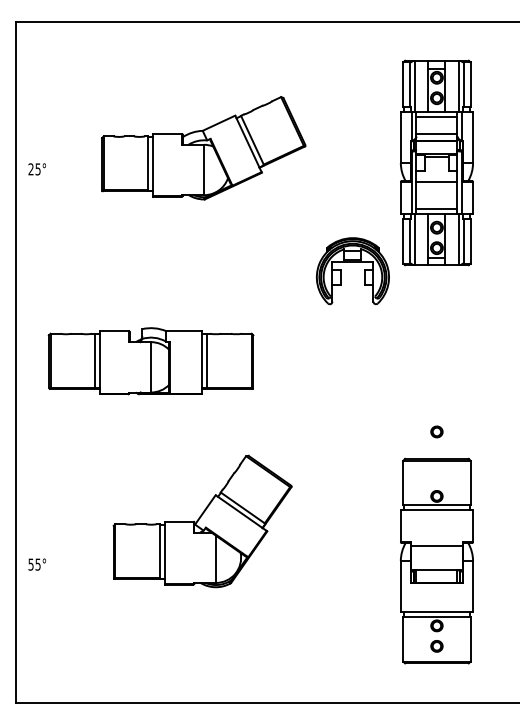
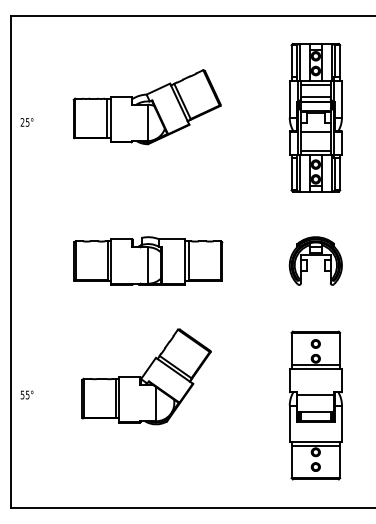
part: (352, 262) -> (315, 254), moved
part: (150, 361) -> (147, 261), moved
part: (436, 431) -> (315, 343), moved
text: (36, 564) -> (26, 394), moved

